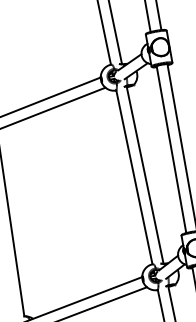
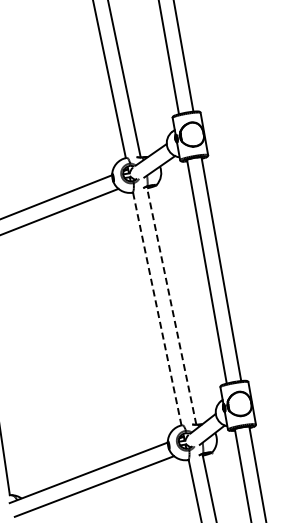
line: (145, 174) -> (171, 305), solid -> dashed
line: (134, 177) -> (157, 309), solid -> dashed

